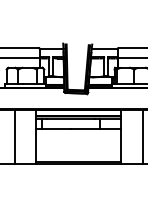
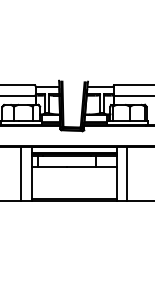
line: (14, 136) -> (21, 173), moved
line: (142, 136) -> (126, 173), moved

